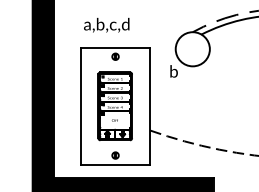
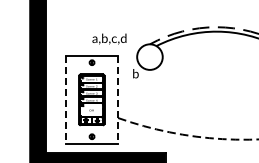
text: (106, 24) -> (109, 38), moved
line: (81, 105) -> (66, 99), solid -> dashed
line: (150, 105) -> (118, 99), solid -> dashed

